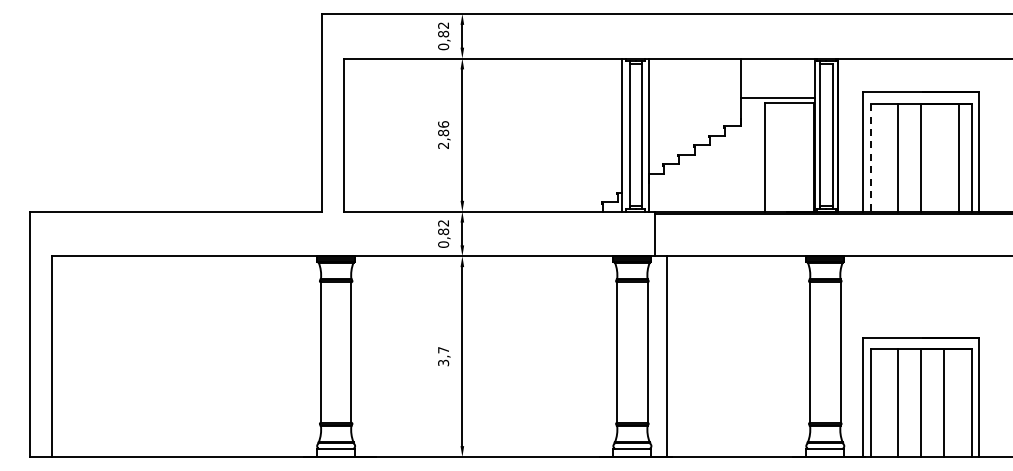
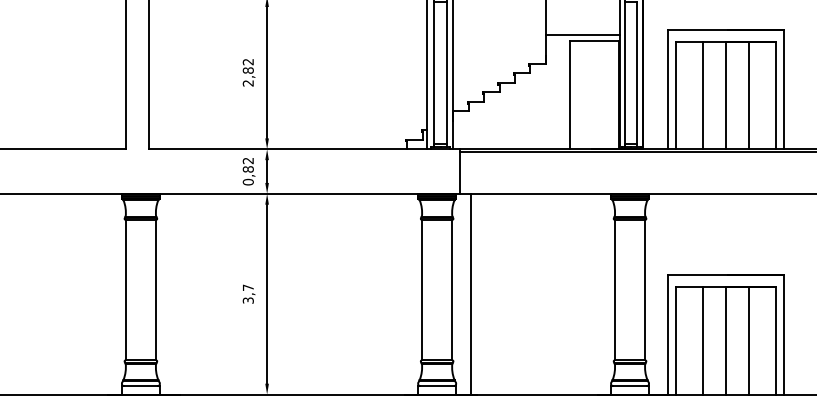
text: (443, 124) -> (248, 62), 2,86 -> 2,82
line: (870, 157) -> (675, 95), dashed -> solid
line: (959, 157) -> (749, 95), moved

